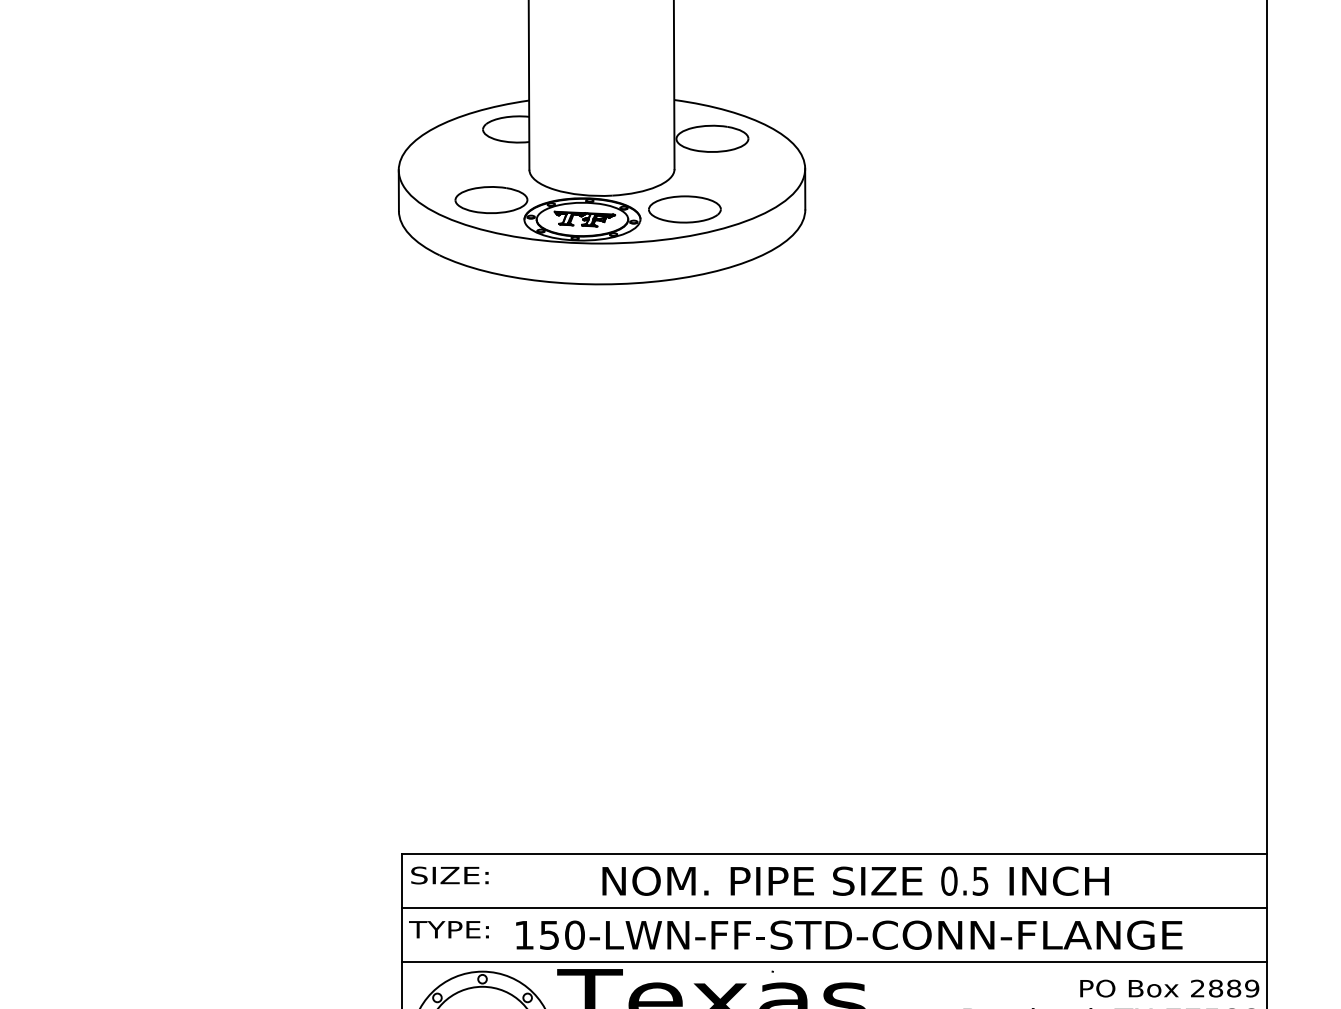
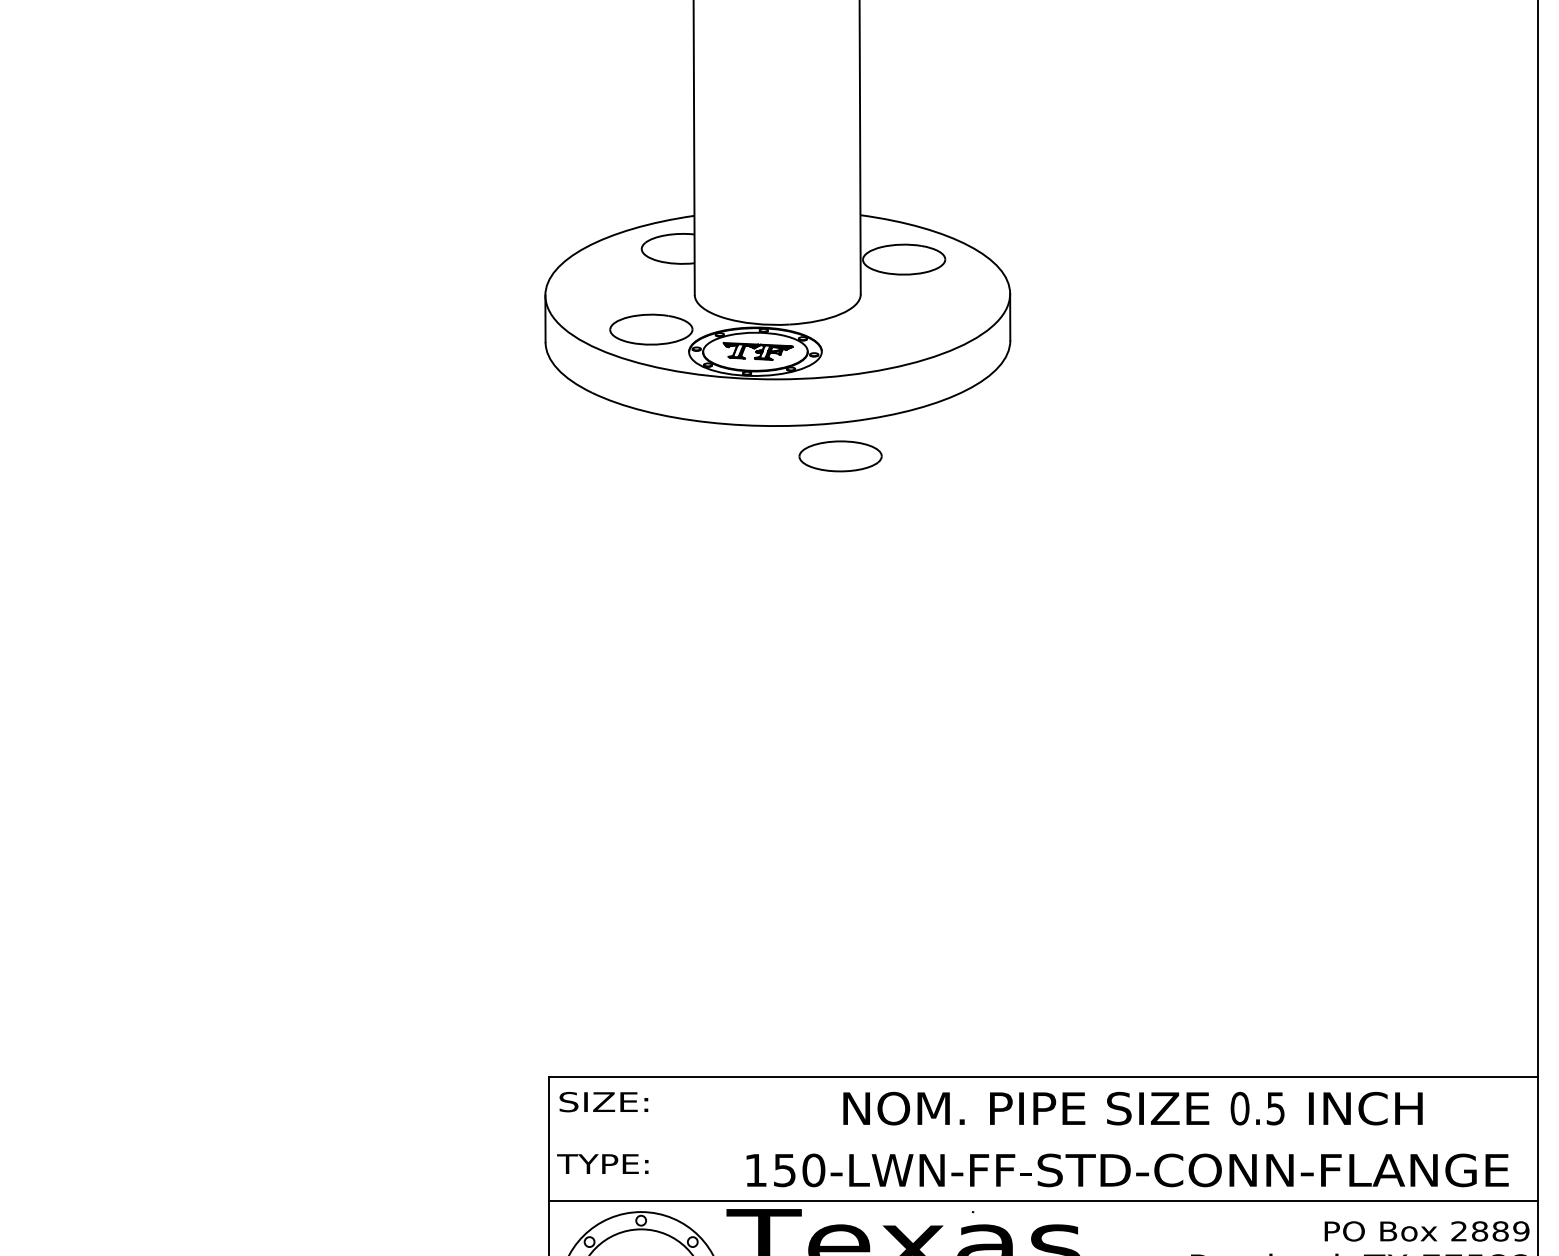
part: (684, 209) -> (840, 456), moved
text: (855, 881) -> (1132, 1108), moved
line: (834, 908) -> (1043, 1139), removed
text: (849, 935) -> (1127, 1170), moved

